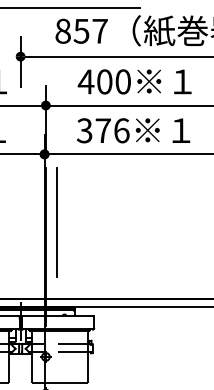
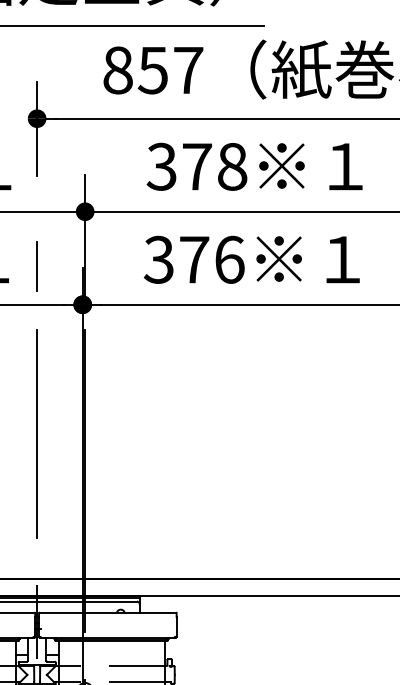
text: (103, 81) -> (194, 166), 400 -> 378
line: (20, 134) -> (36, 266), added
line: (56, 222) -> (36, 434), moved

